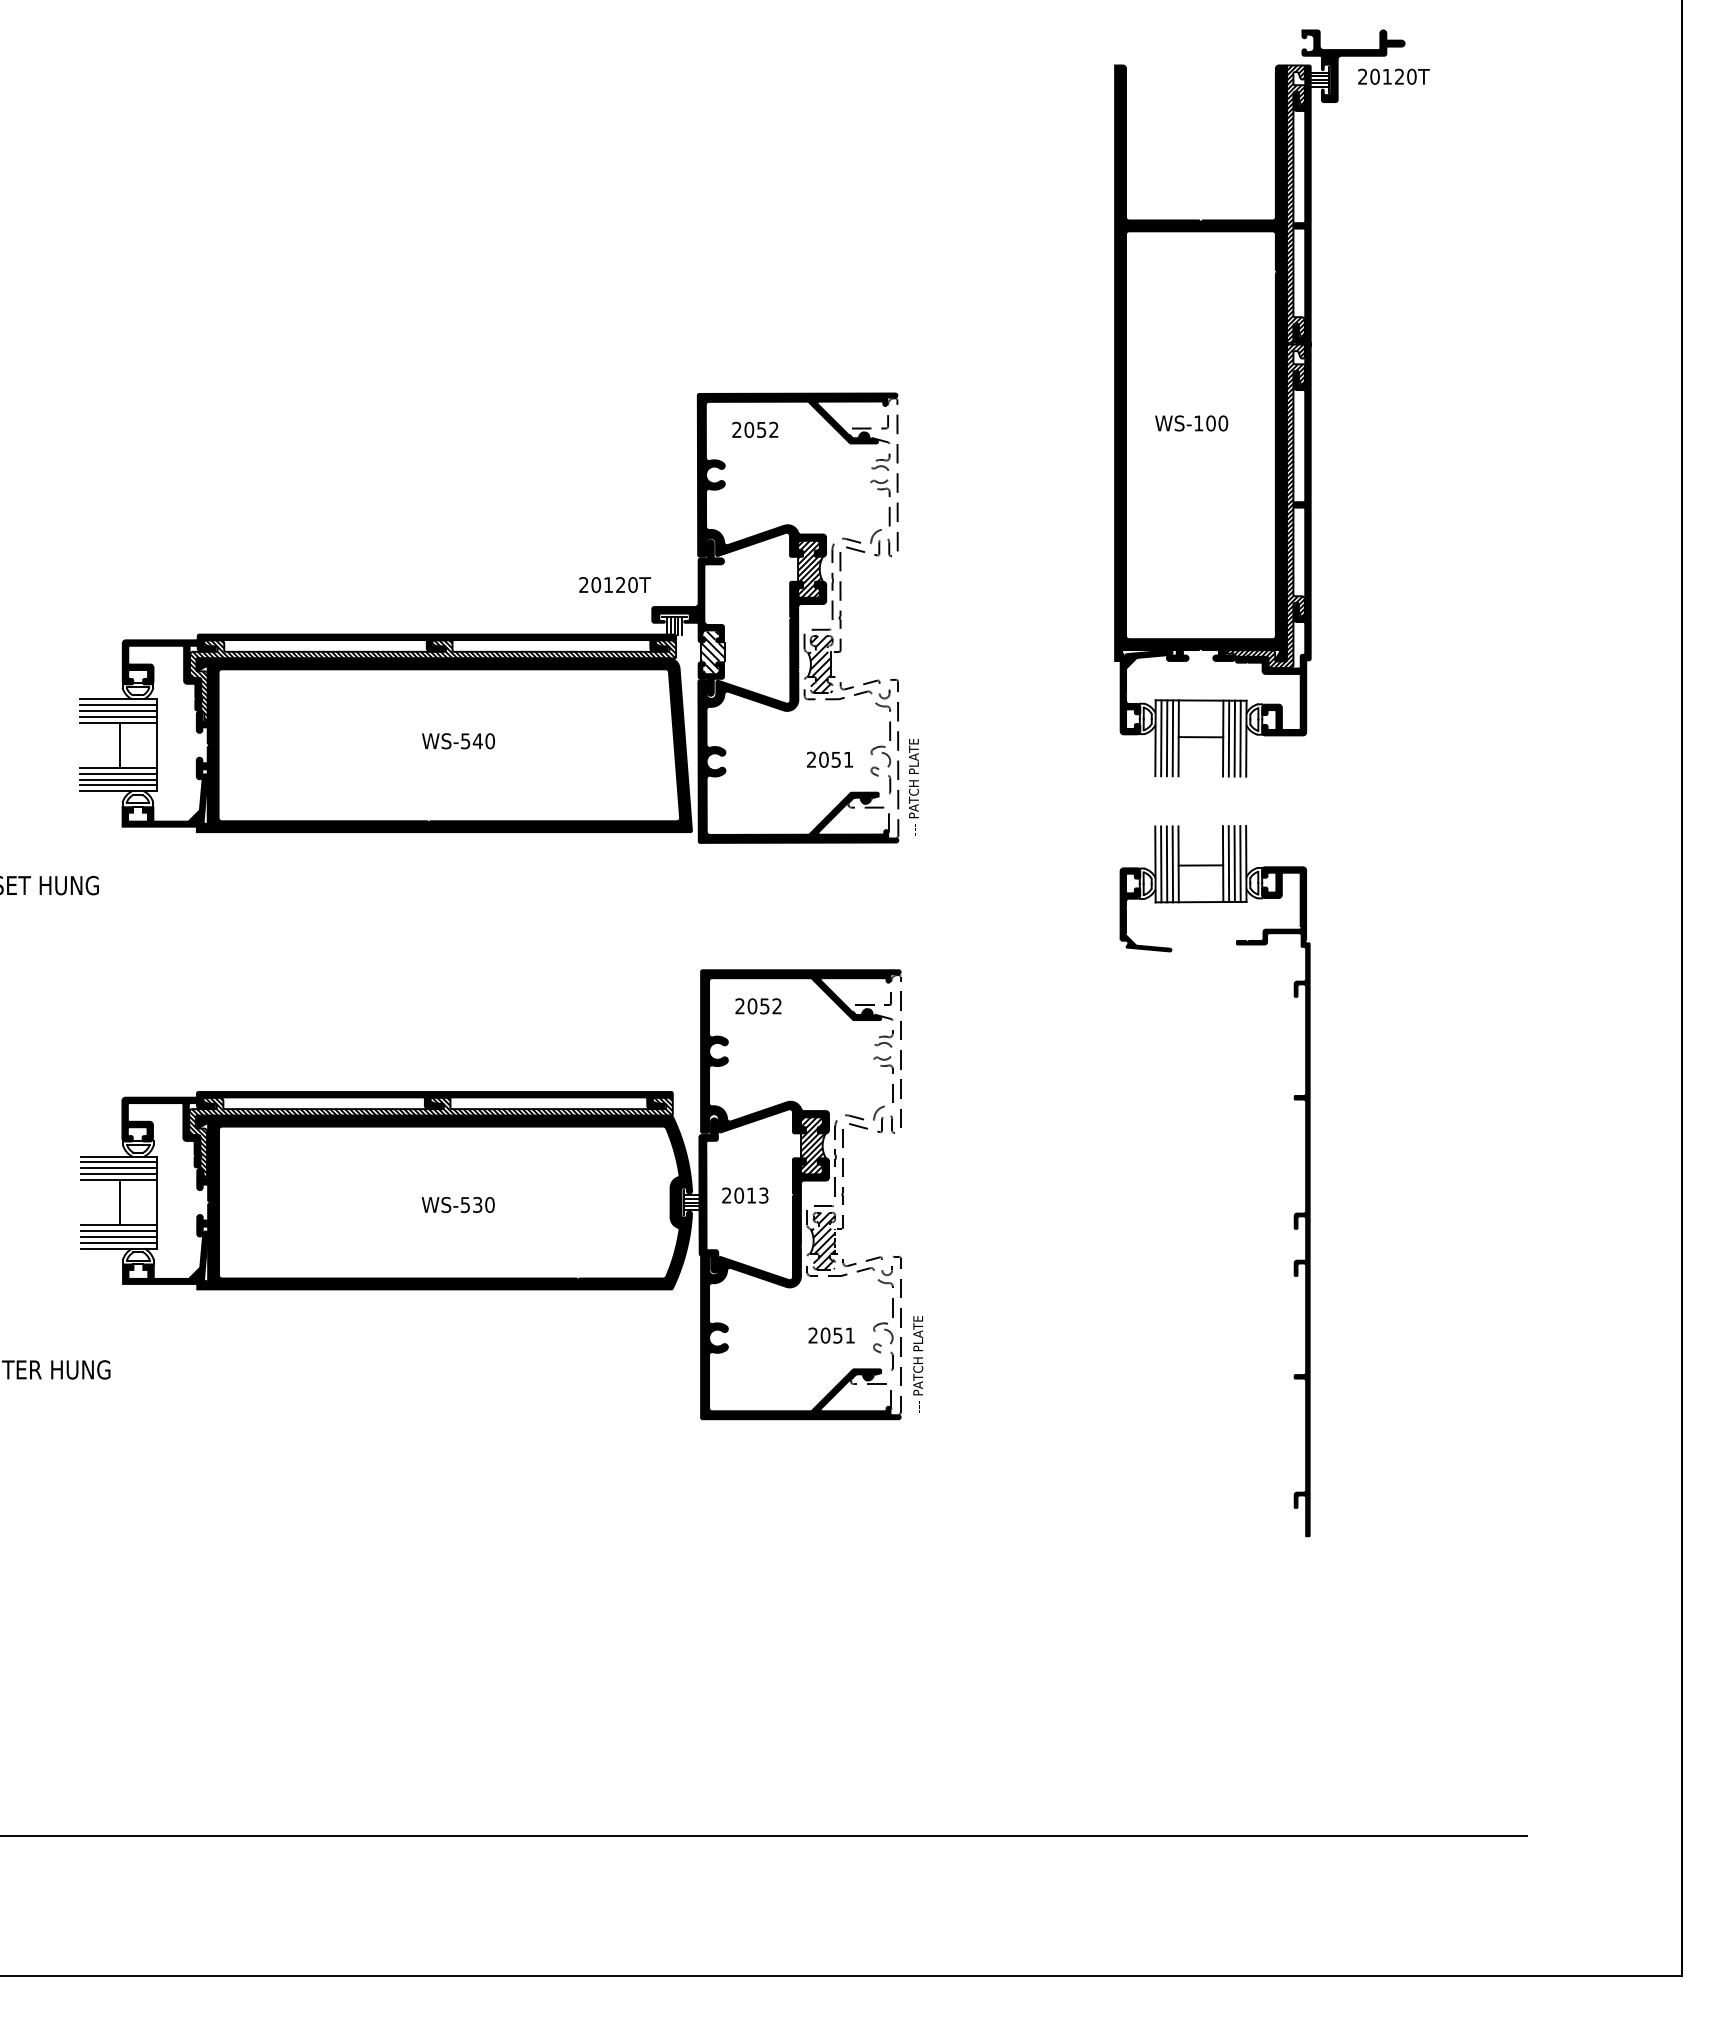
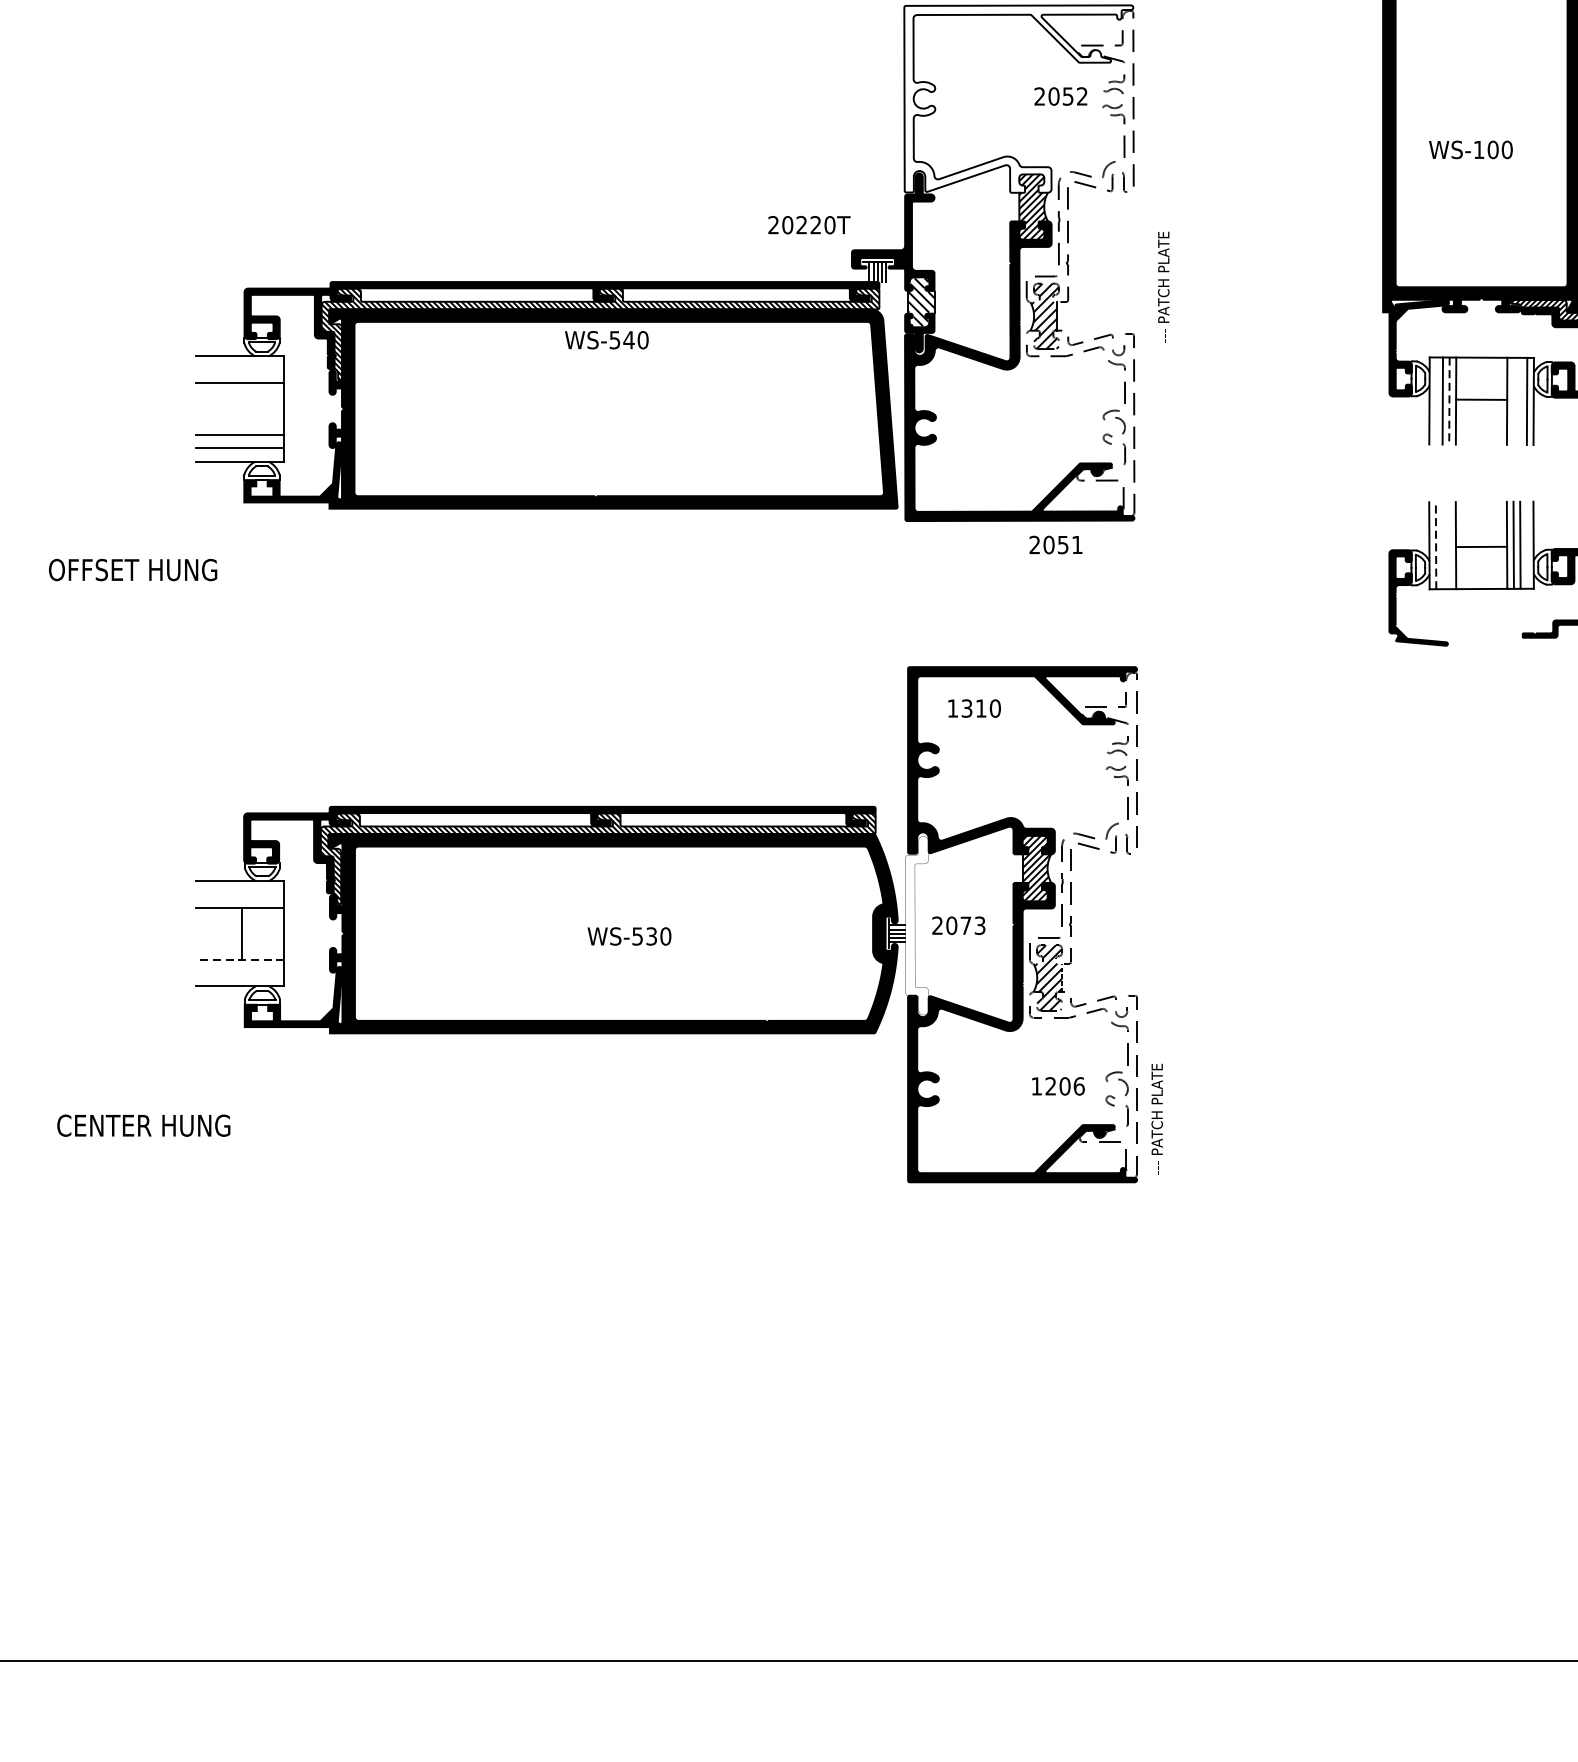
text: (1191, 423) -> (1470, 149), moved
text: (755, 429) -> (1061, 96), moved
fill: (797, 474) -> (1018, 98), removed
text: (607, 584) -> (800, 224), 20120T -> 20220T
line: (118, 705) -> (239, 363), removed
line: (118, 711) -> (239, 370), removed
line: (118, 716) -> (239, 376), removed
line: (1161, 738) -> (1436, 401), removed
line: (1172, 738) -> (1448, 401), solid -> dashed
line: (1228, 738) -> (1513, 401), removed
line: (1234, 738) -> (1520, 401), removed
text: (458, 741) -> (606, 340), moved
line: (119, 744) -> (240, 408), removed
text: (829, 759) -> (1055, 544), moved
line: (118, 773) -> (239, 441), removed
line: (118, 785) -> (239, 455), removed
text: (913, 786) -> (1163, 286), moved
line: (1240, 863) -> (1526, 544), removed
line: (1161, 864) -> (1436, 545), solid -> dashed
line: (1166, 864) -> (1442, 545), removed
line: (1172, 864) -> (1448, 545), removed
text: (758, 1006) -> (973, 708), 2052 -> 1310
line: (118, 1162) -> (239, 887), removed
line: (118, 1168) -> (239, 894), removed
line: (118, 1174) -> (239, 901), removed
fill: (708, 1195) -> (916, 925), removed
text: (751, 1195) -> (965, 925), 2013 -> 2073
line: (118, 1225) -> (239, 960), solid -> dashed
line: (118, 1230) -> (239, 965), removed
line: (118, 1236) -> (239, 972), removed
line: (118, 1242) -> (239, 979), removed
text: (831, 1335) -> (1057, 1086), 2051 -> 1206

